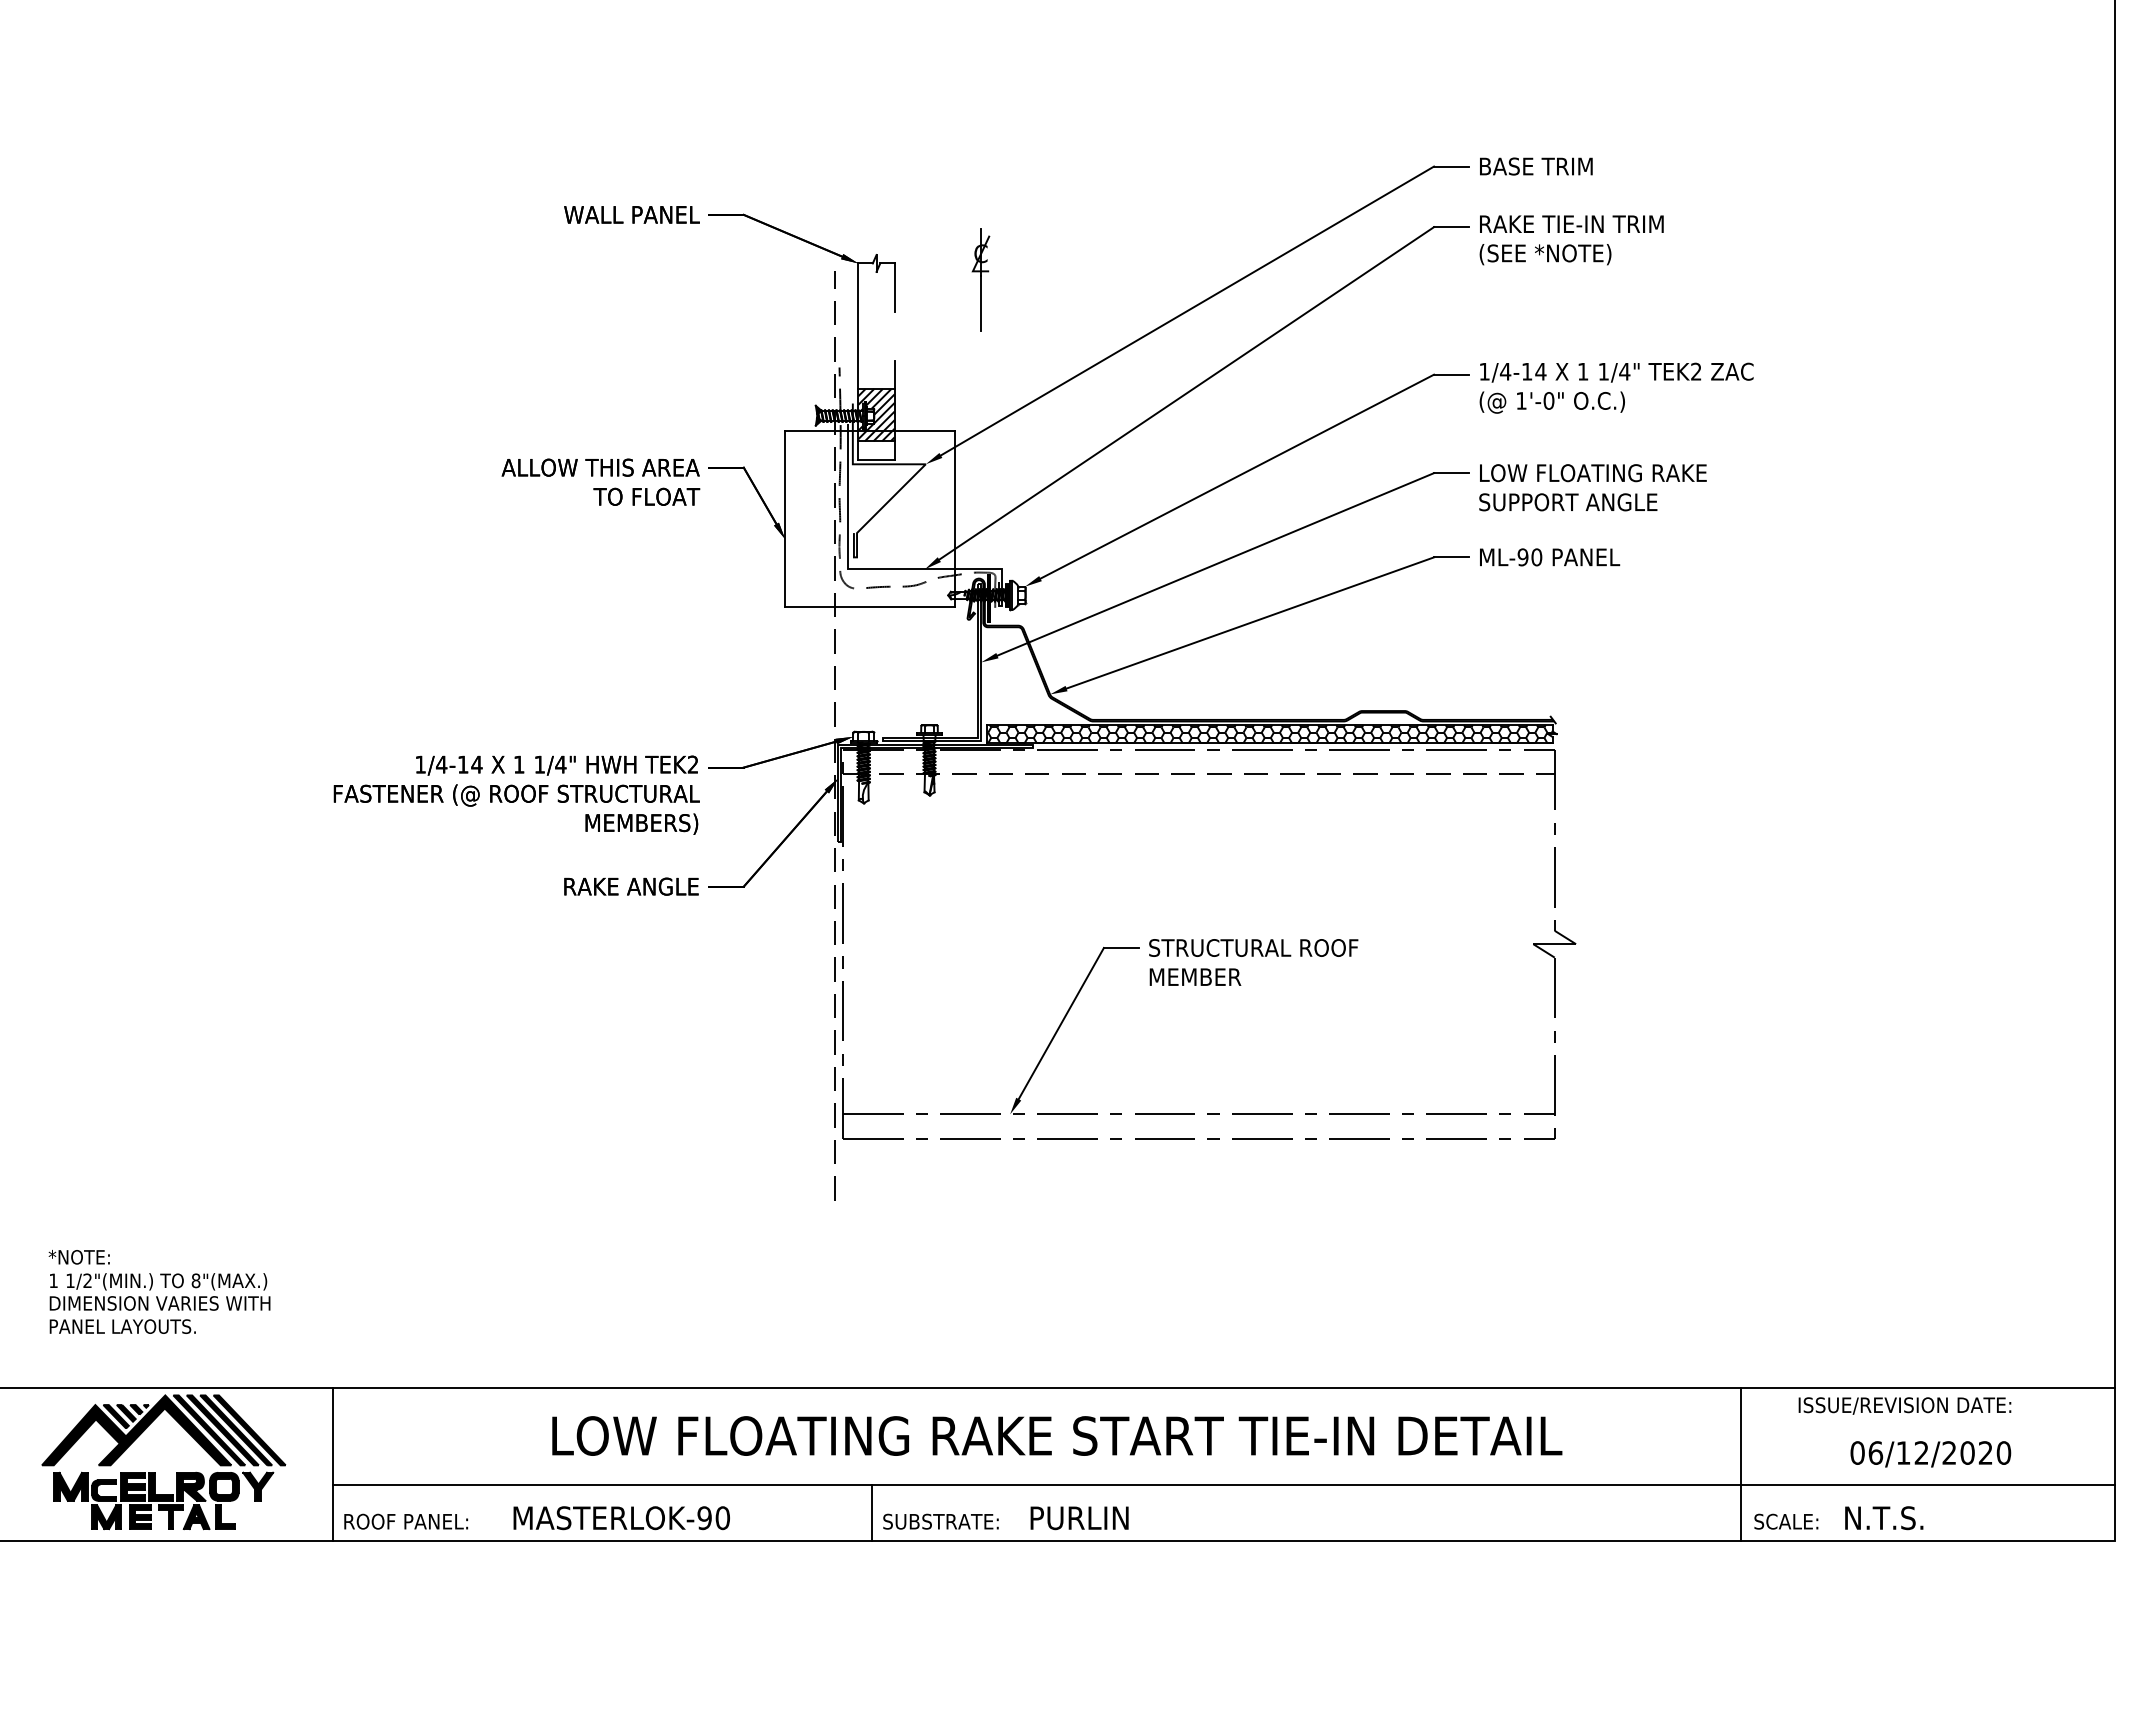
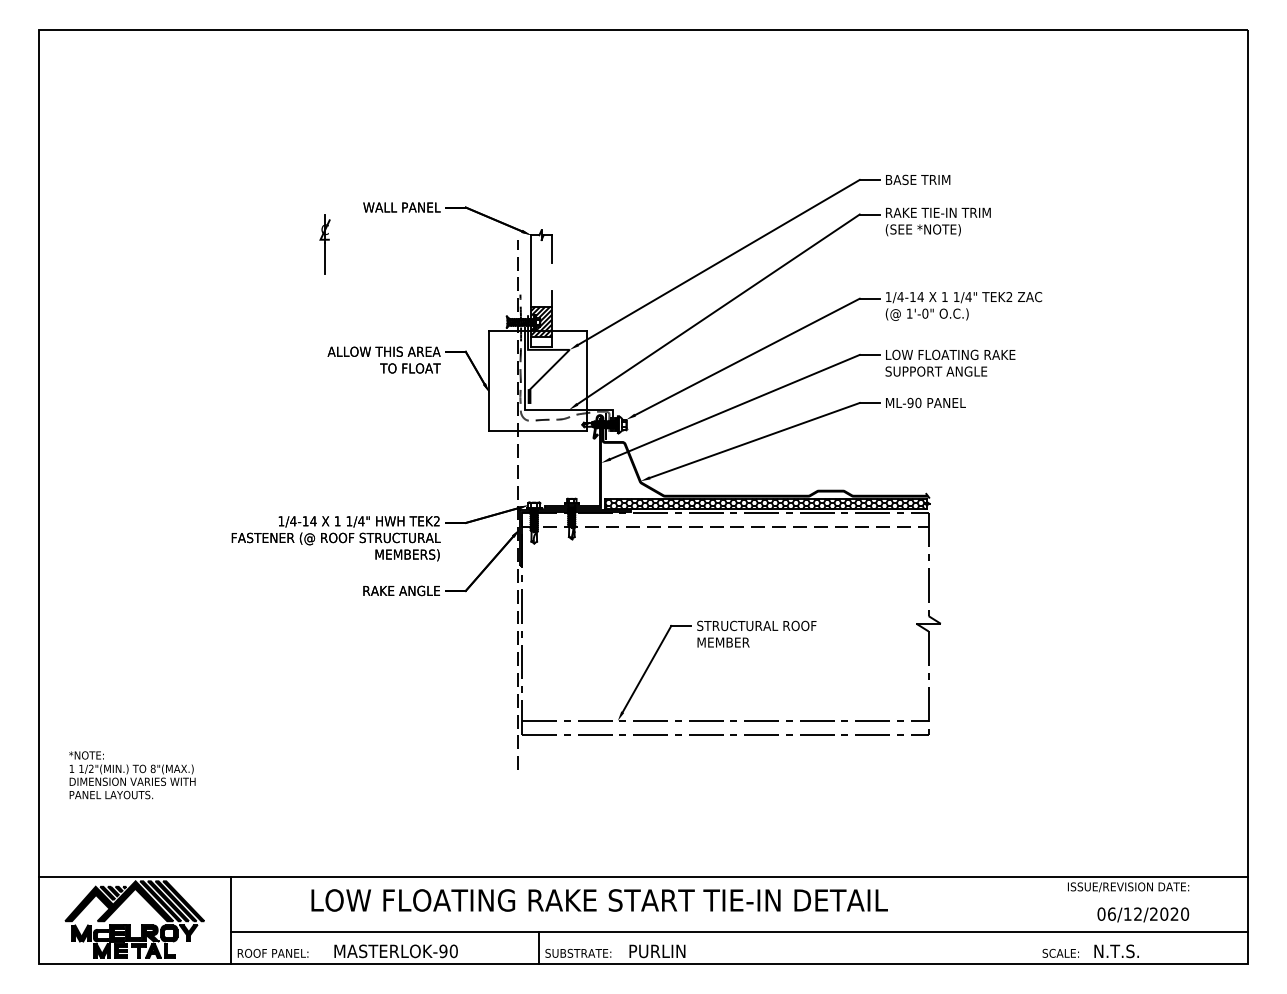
part: (979, 279) -> (324, 244), moved
text: (159, 1292) -> (132, 775), moved
text: (1056, 1436) -> (599, 900), moved
line: (1740, 1464) -> (1034, 920), removed

